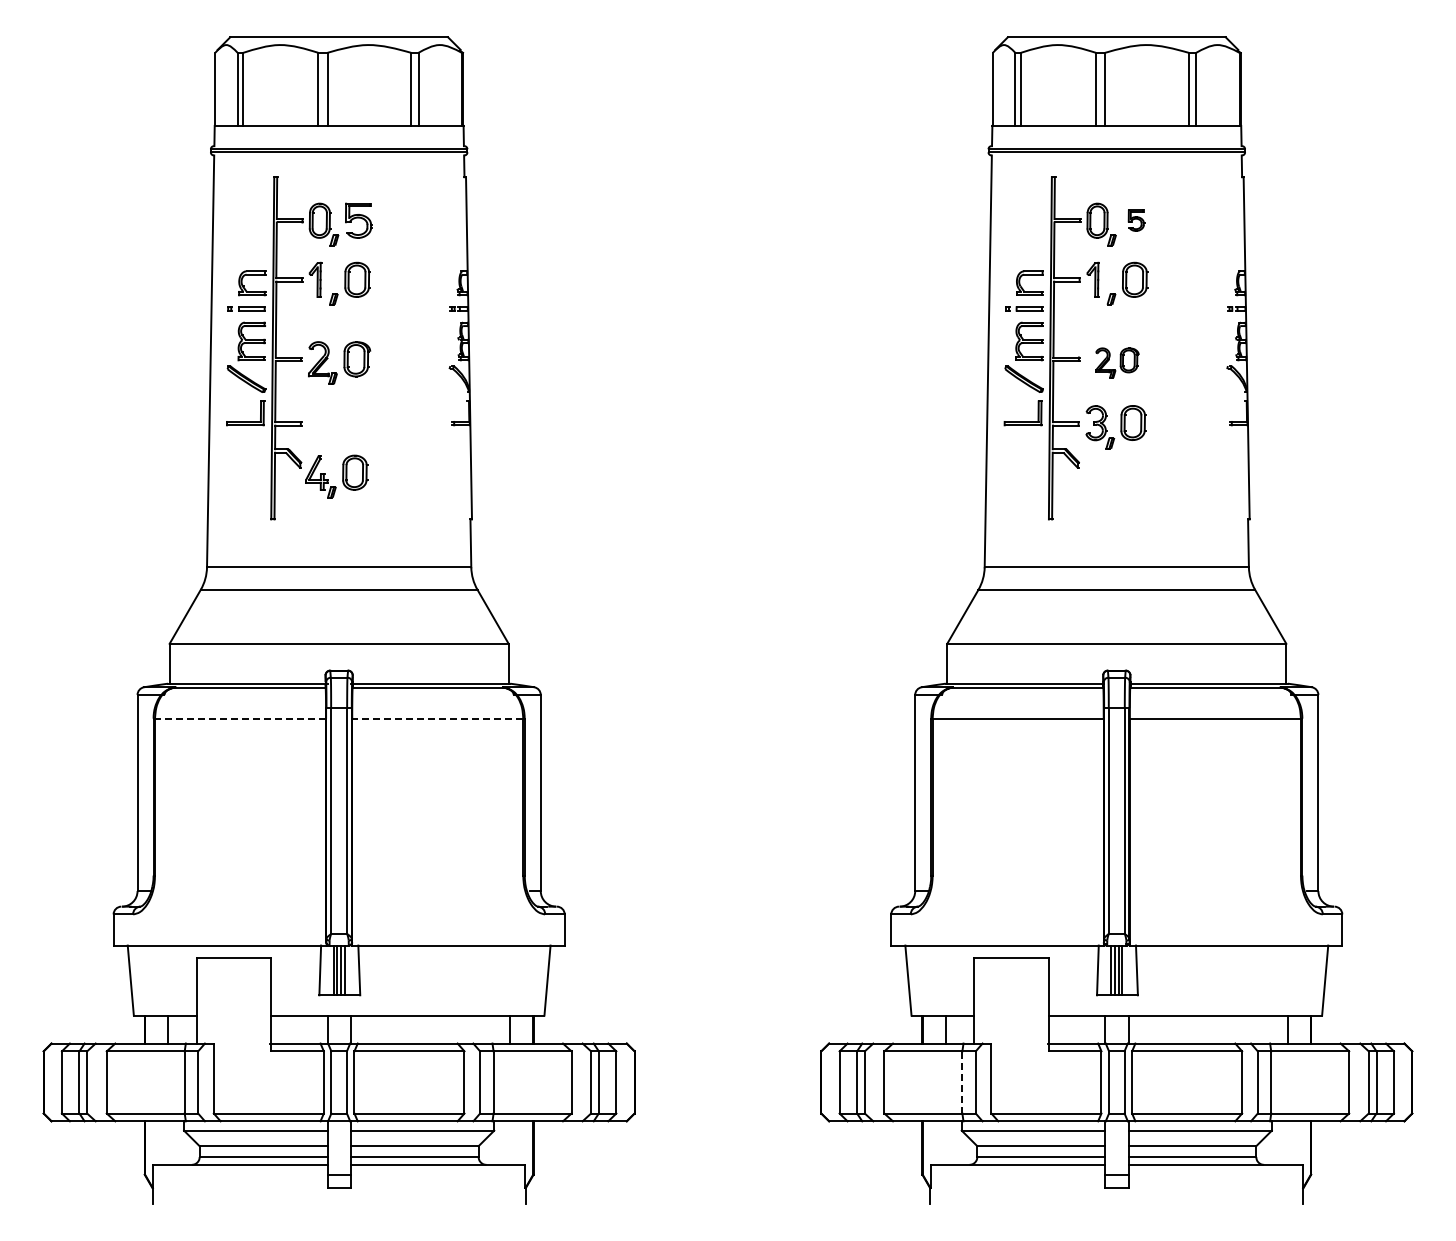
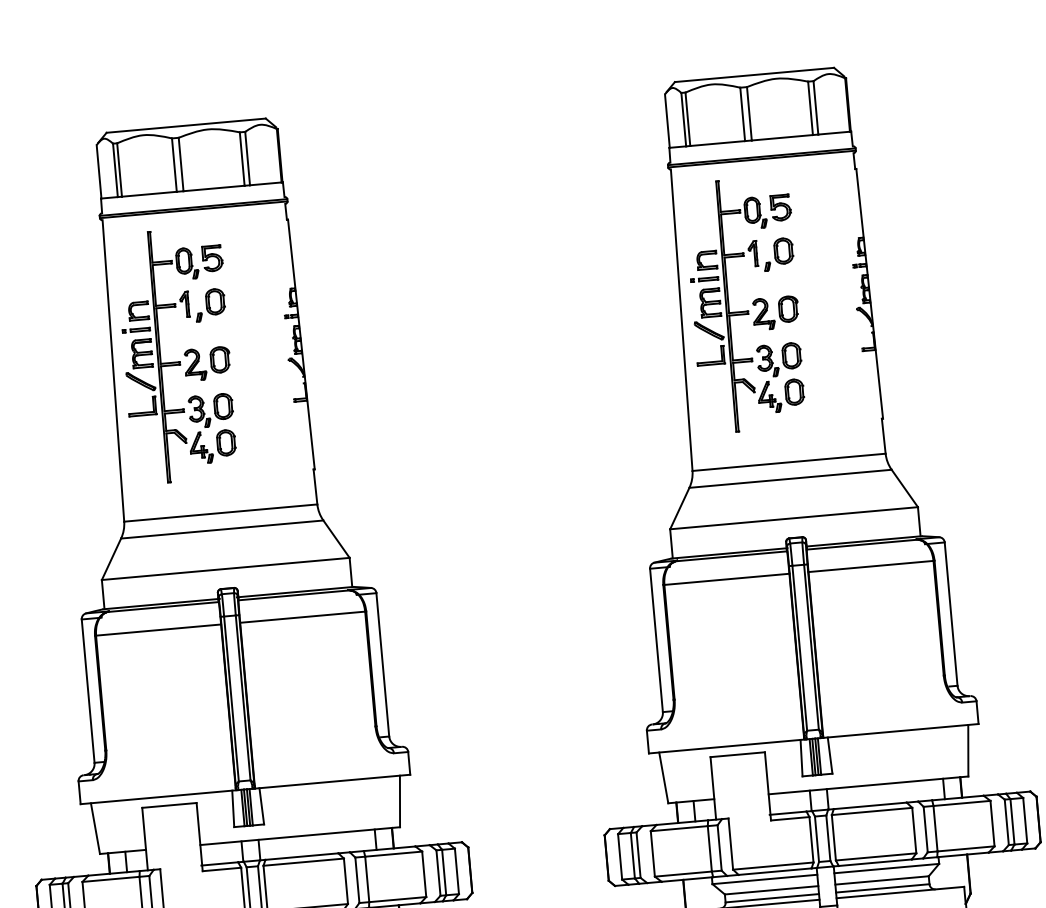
part: (1136, 220) -> (780, 207), size x1.67
part: (1117, 362) -> (776, 312), size x1.43
part: (337, 427) -> (210, 410), added
part: (1119, 477) -> (785, 396), added
line: (240, 718) -> (158, 629), dashed -> solid
line: (437, 718) -> (302, 617), dashed -> solid
line: (962, 1081) -> (709, 848), dashed -> solid

